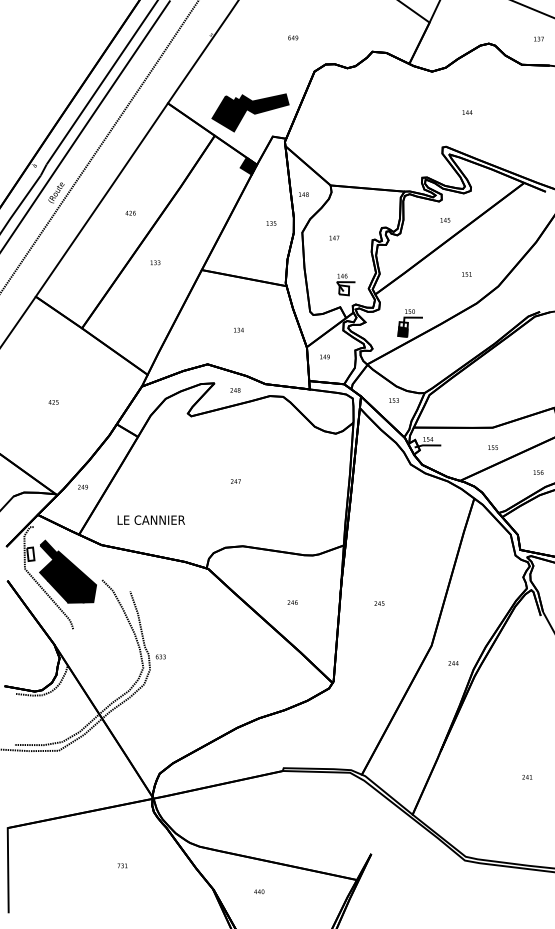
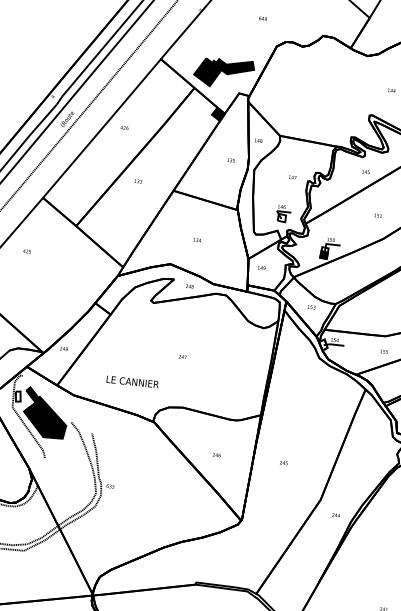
text: (130, 212) -> (124, 127), moved
text: (334, 237) -> (292, 177), moved
text: (53, 402) -> (27, 251), moved
text: (150, 519) -> (132, 381), moved

